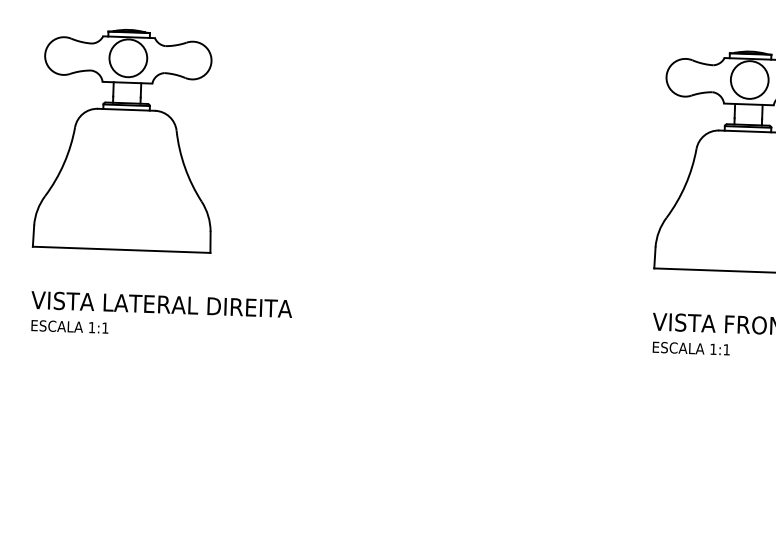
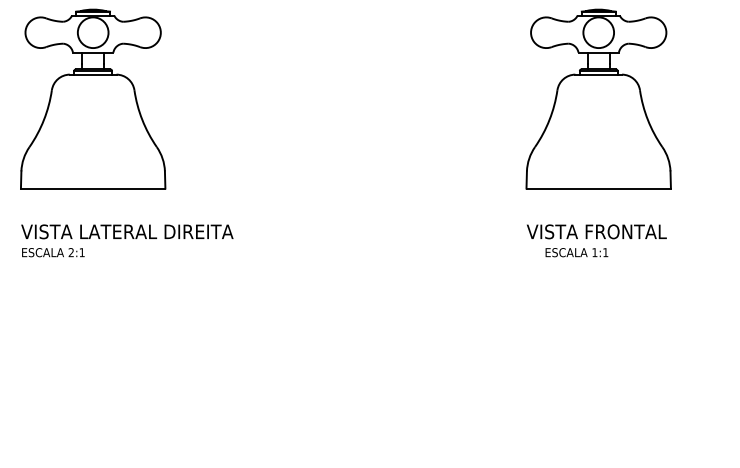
text: (91, 327) -> (70, 252), 1:1 -> 2:1
text: (690, 348) -> (576, 252), moved

